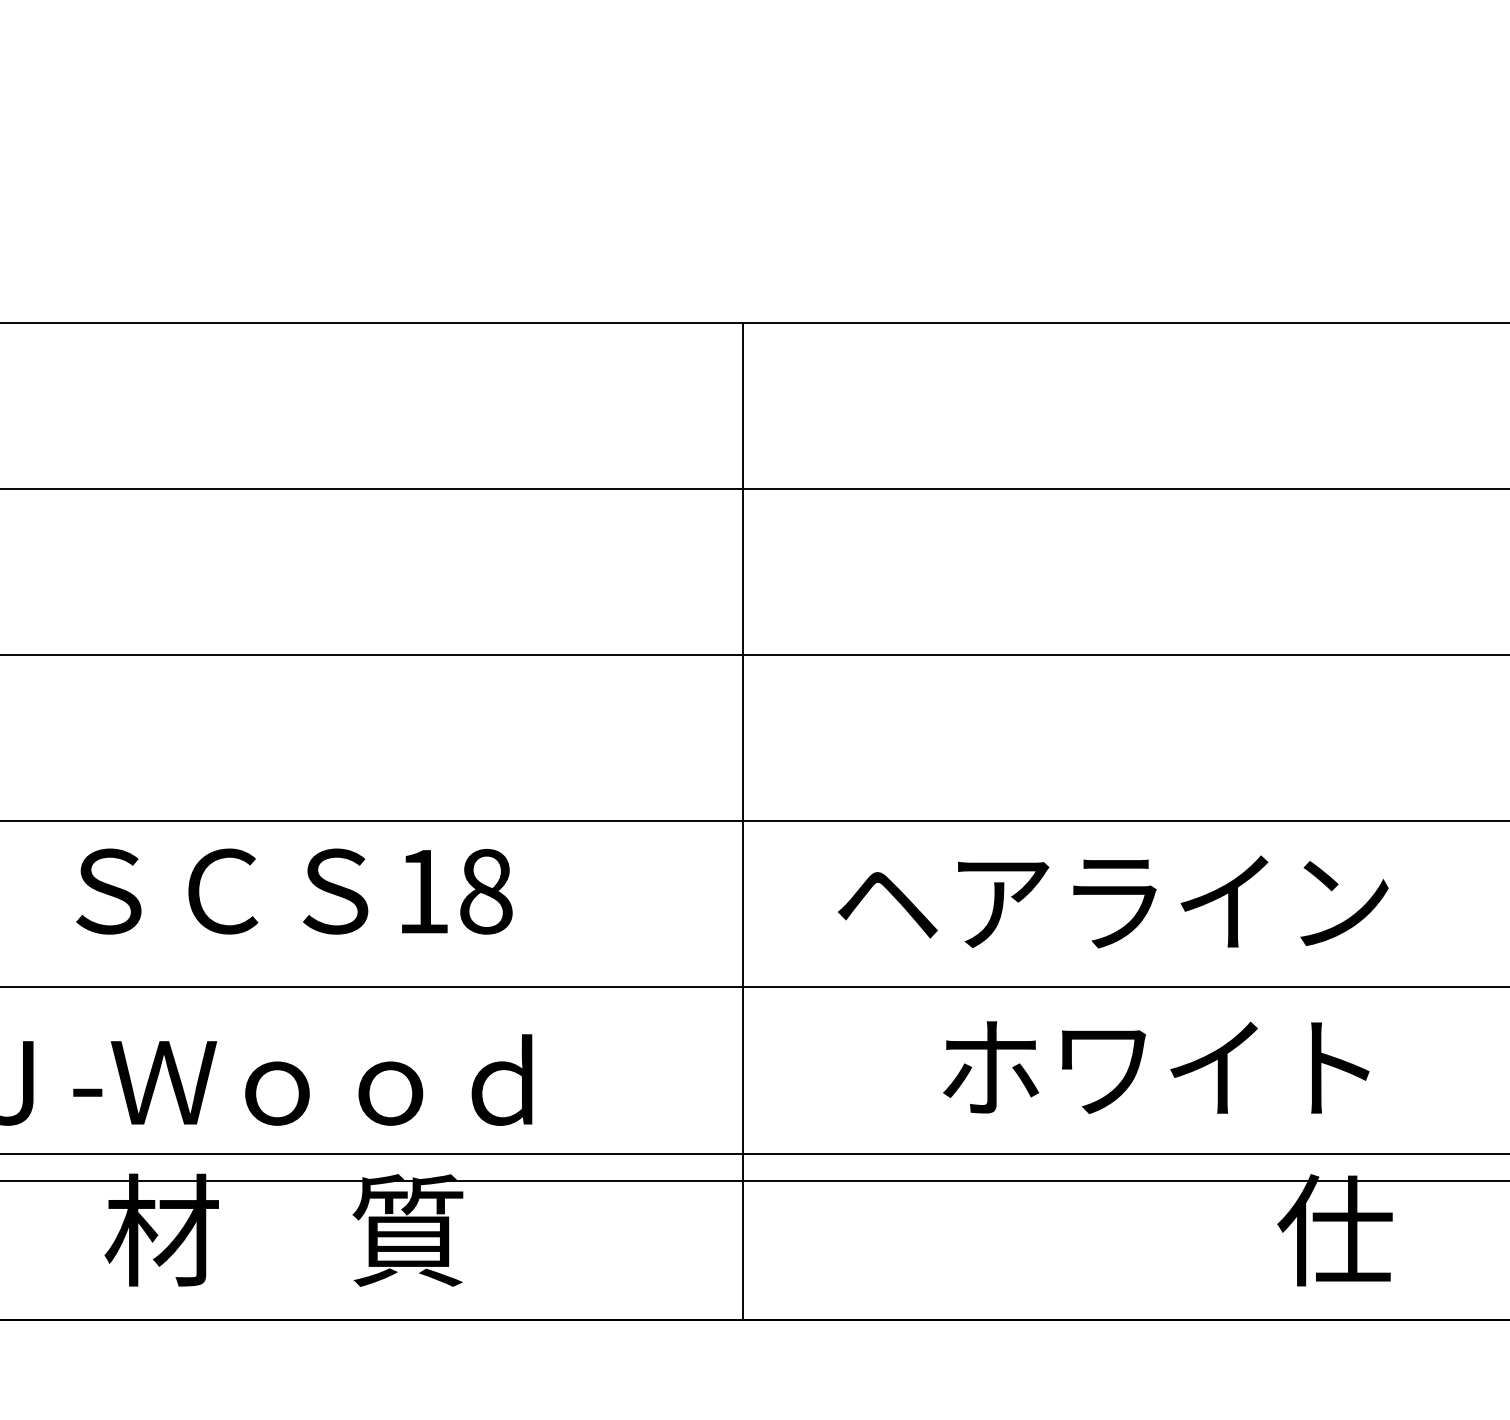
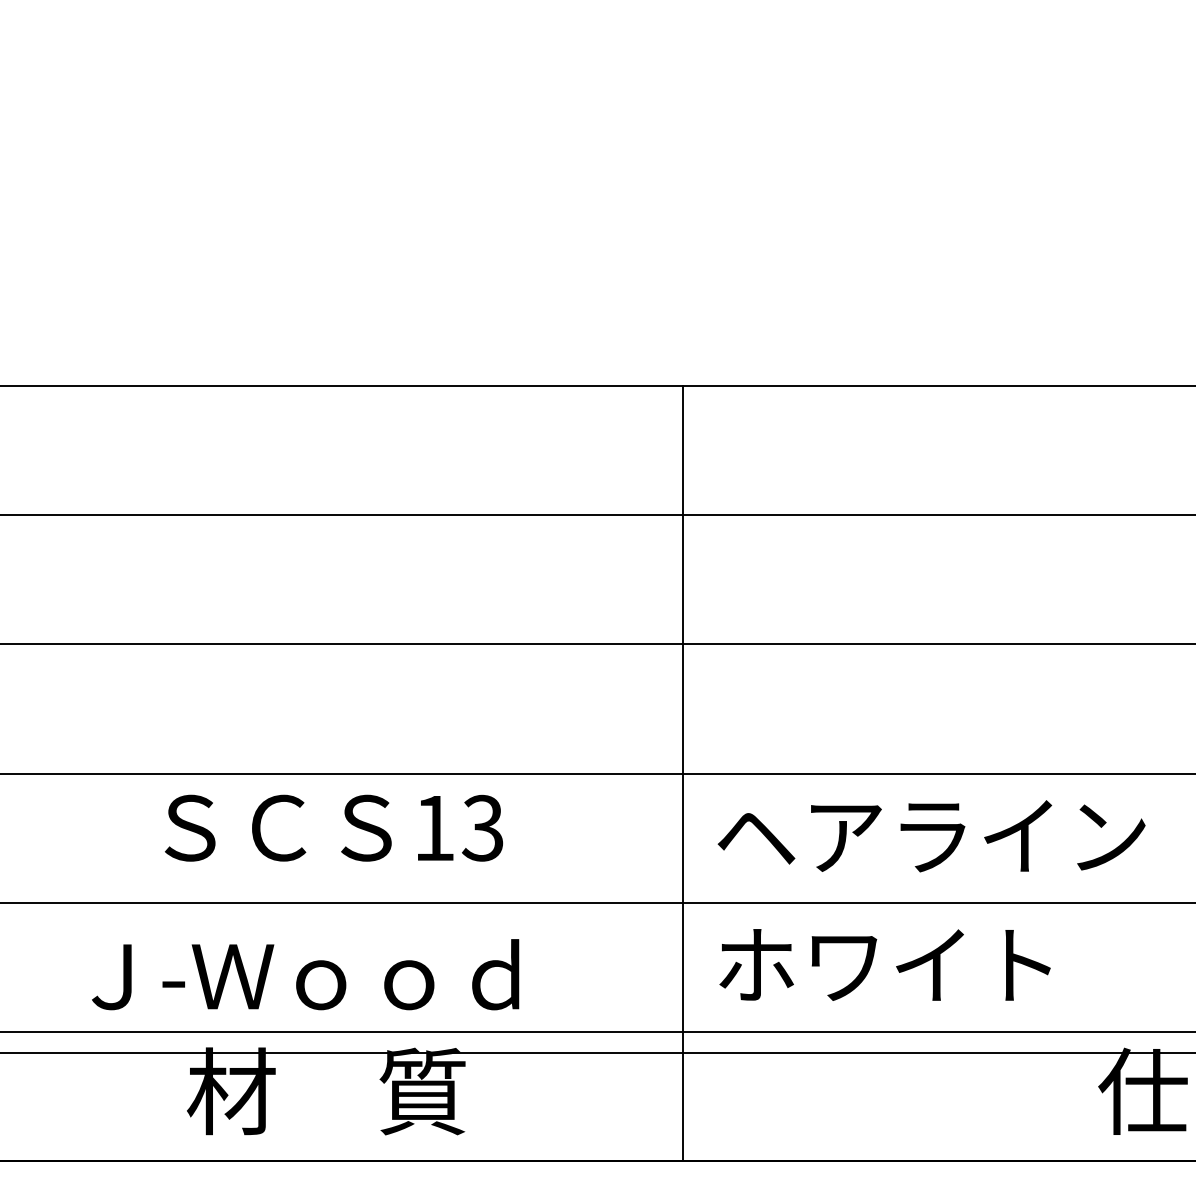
text: (485, 890) -> (482, 827), 18 -> 13
text: (1113, 902) -> (931, 836), moved
text: (1155, 1066) -> (884, 964), moved

